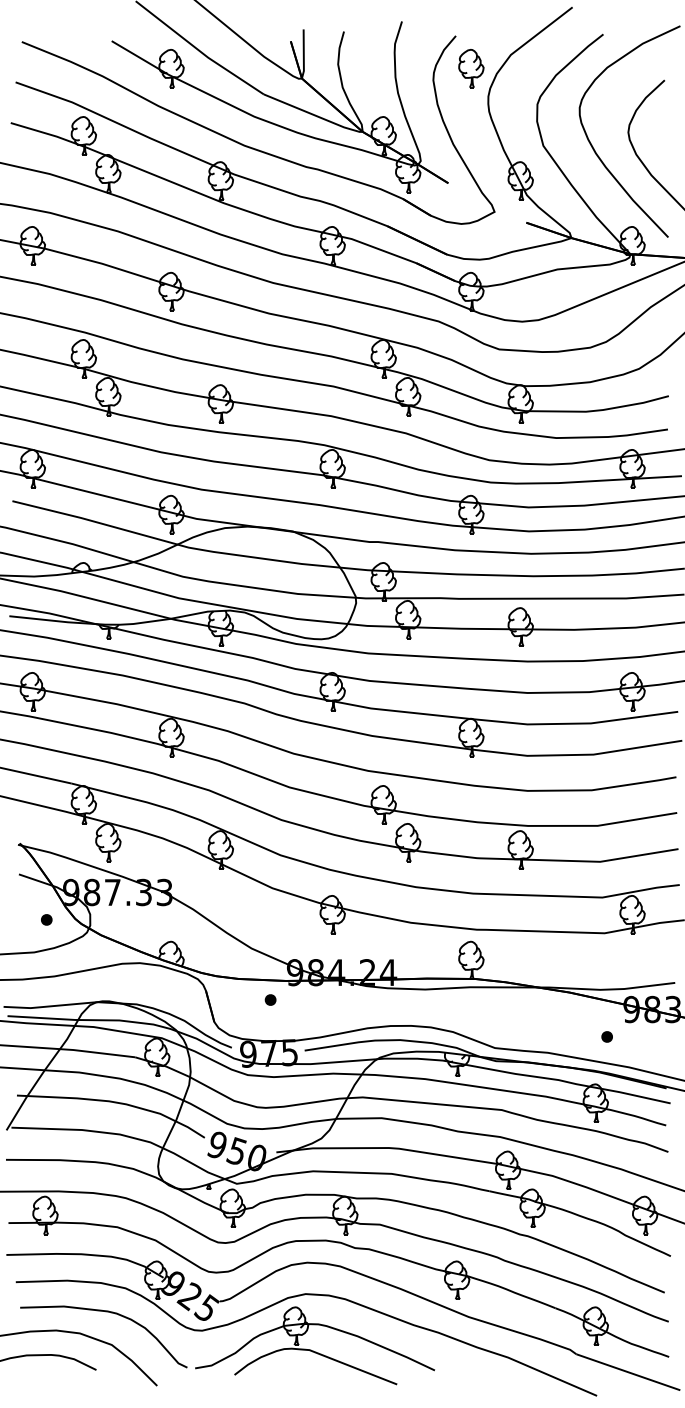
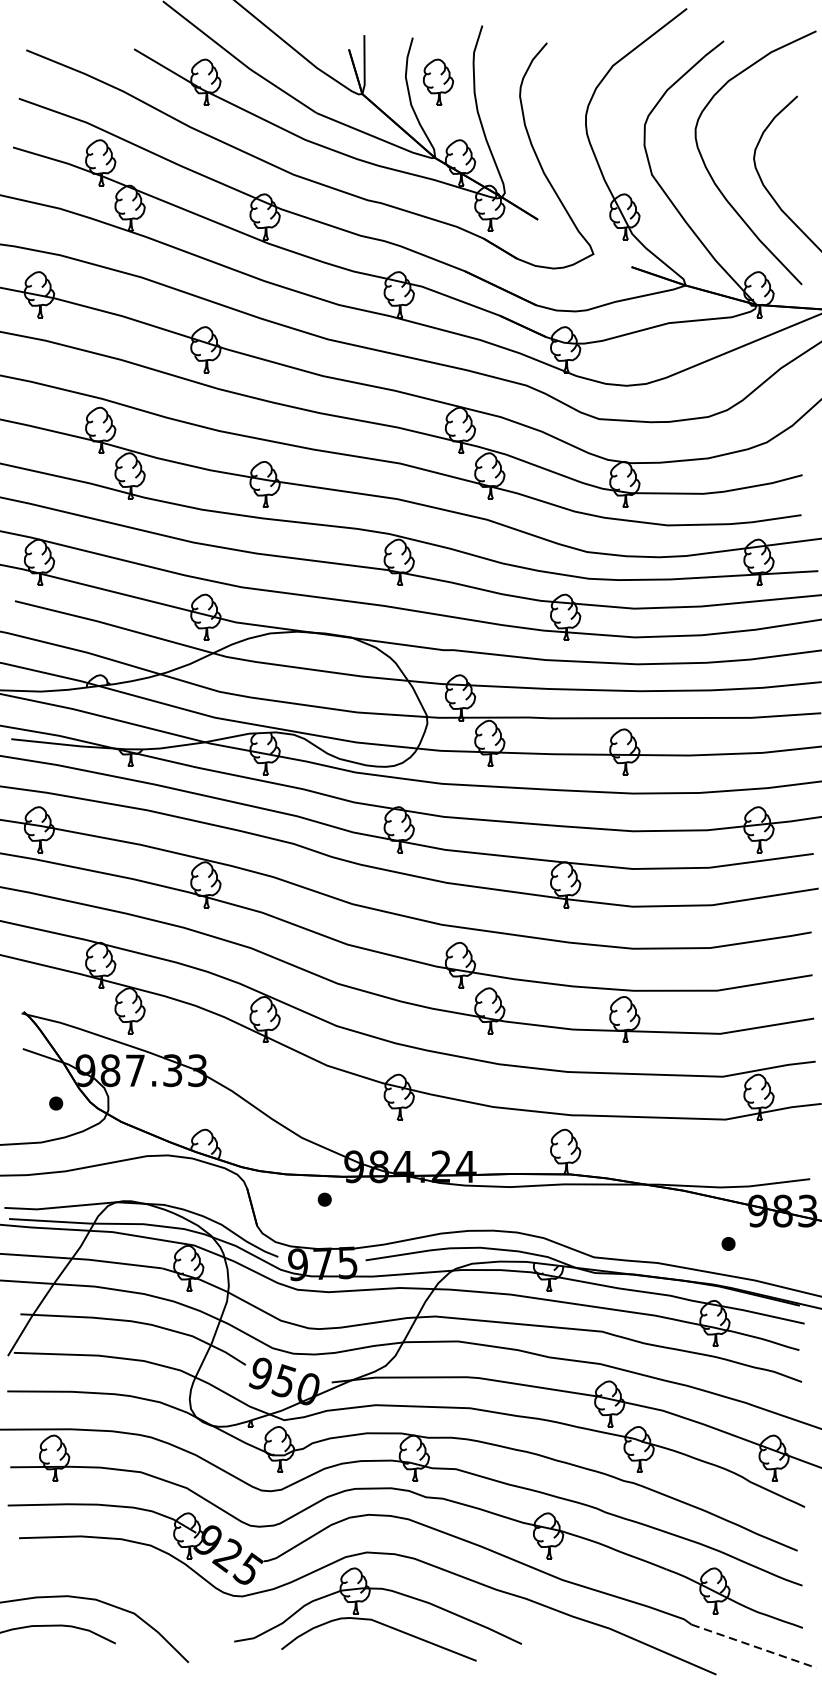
part: (471, 68) -> (438, 82), moved
curve: (105, 1312) -> (126, 1574), removed
line: (628, 1372) -> (754, 1646), solid -> dashed

